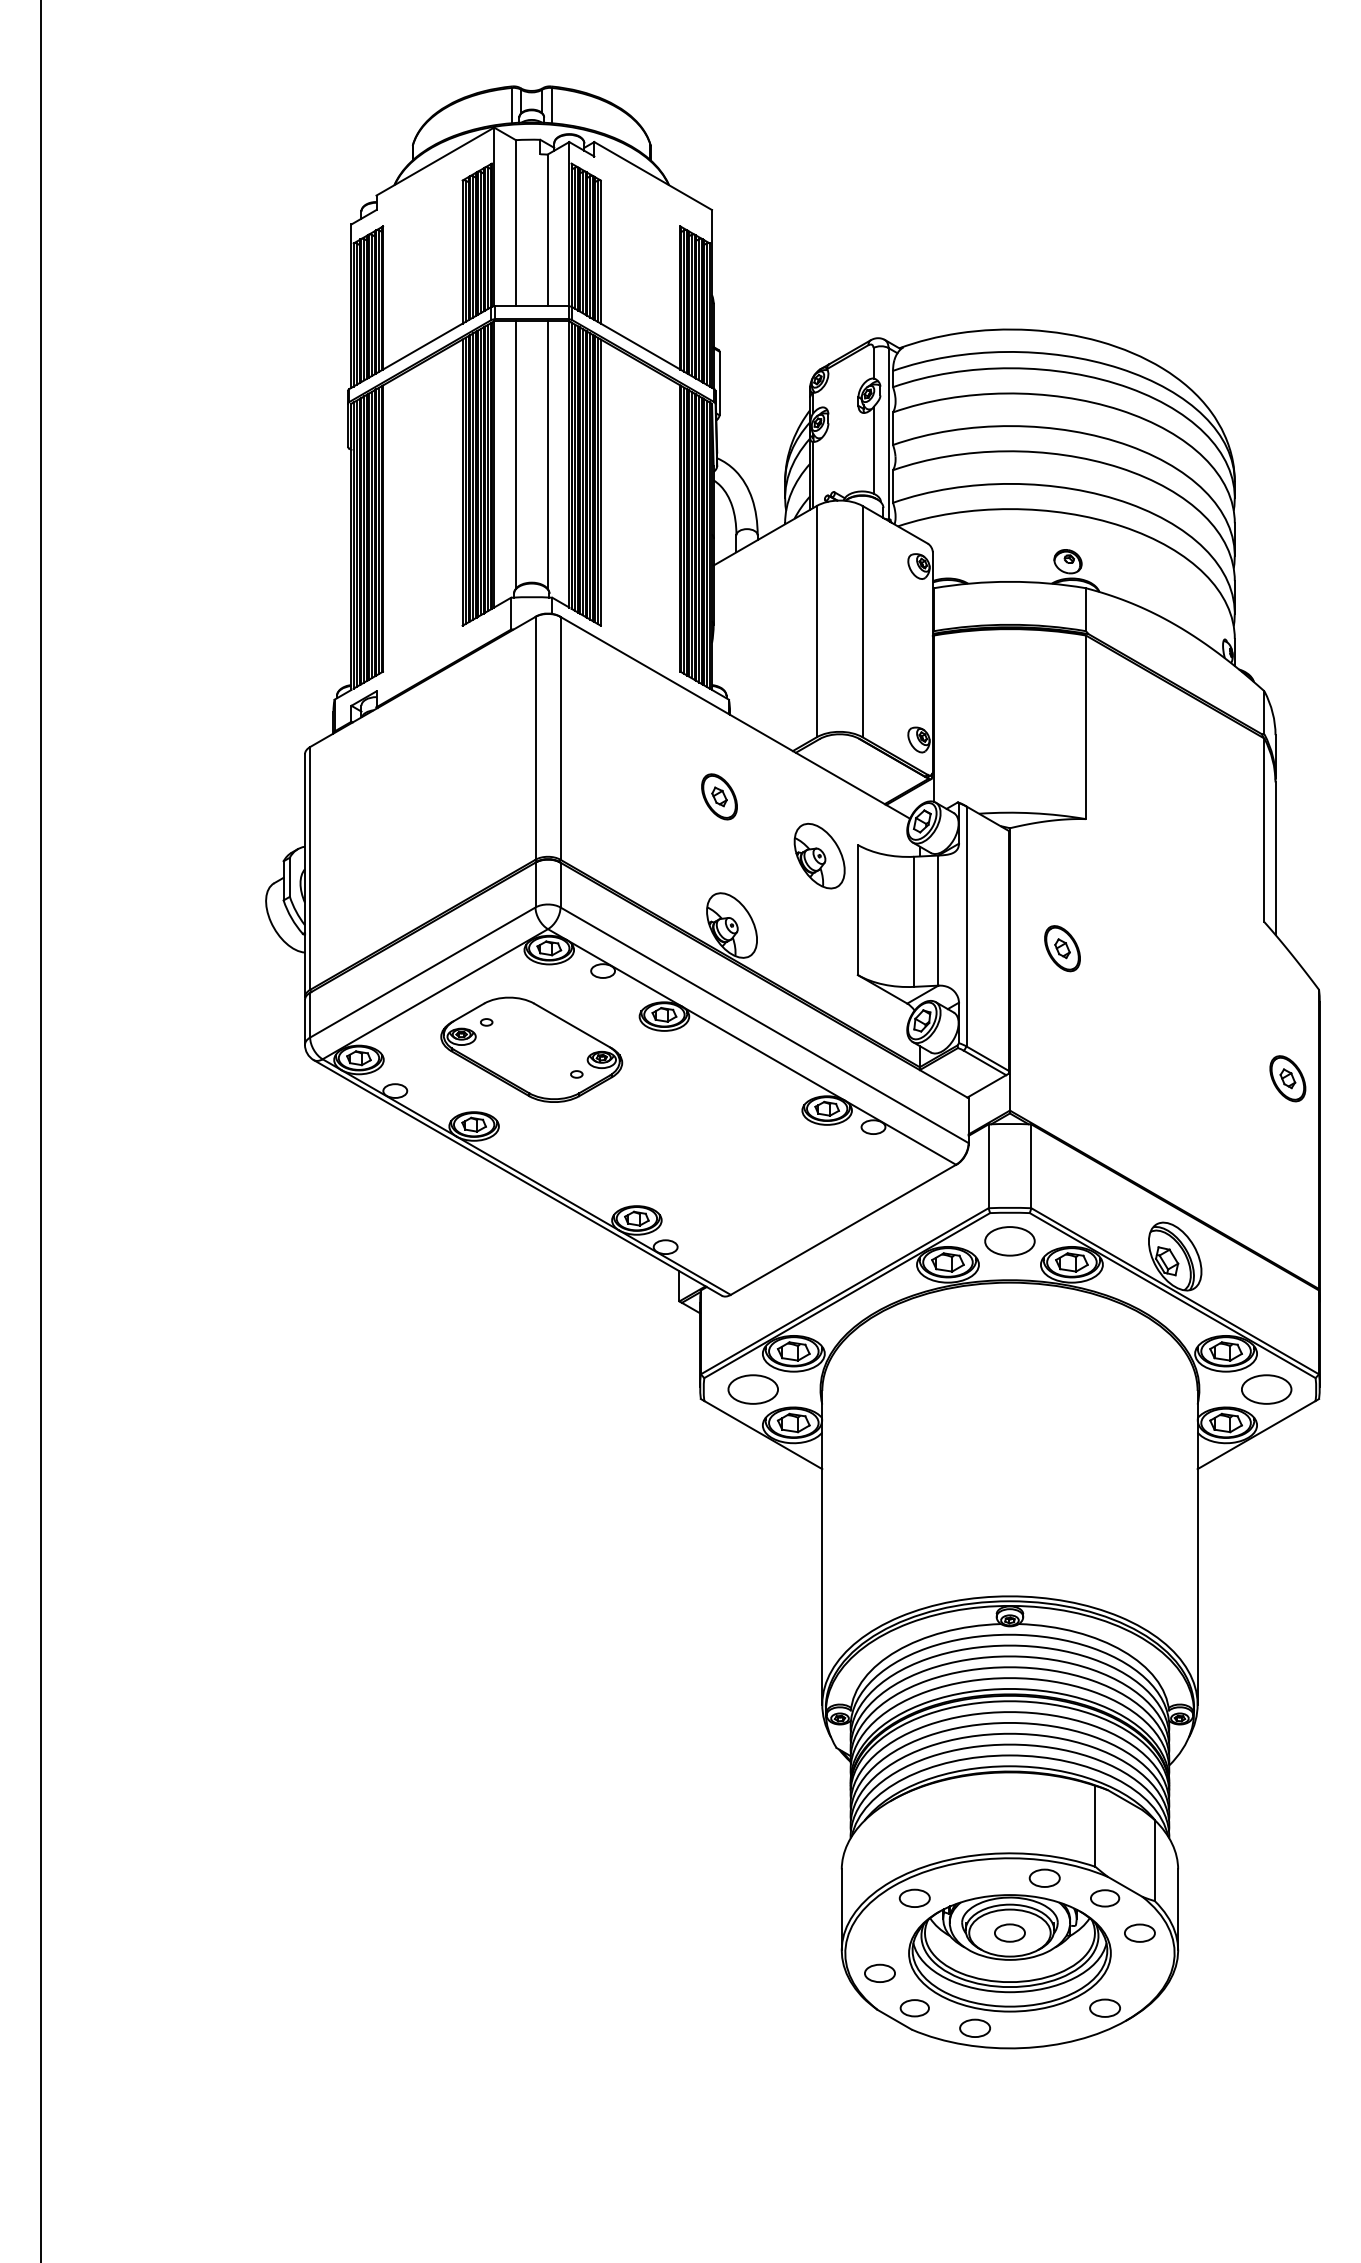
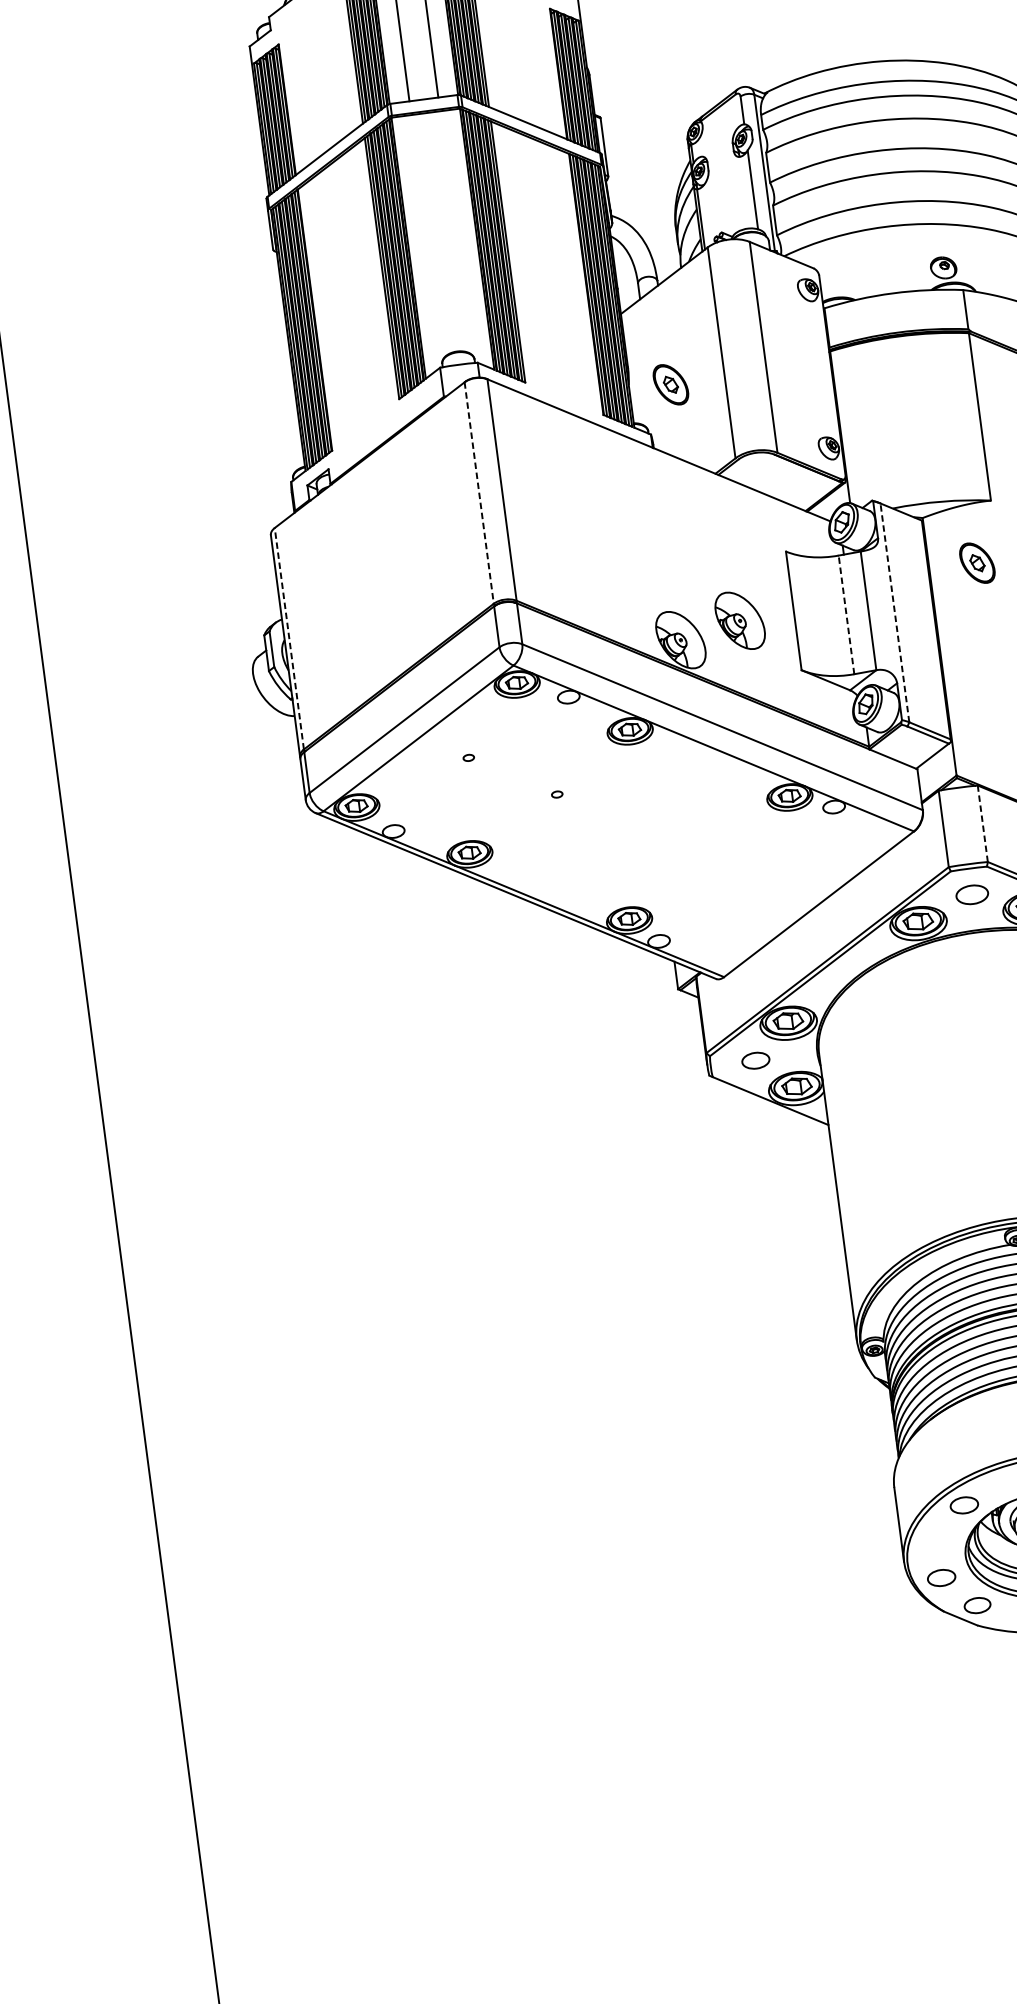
line: (515, 454) -> (426, 236), removed
line: (547, 454) -> (456, 232), removed
line: (535, 738) -> (479, 493), solid -> dashed
part: (719, 796) -> (670, 384), moved
part: (819, 855) -> (739, 620), moved
line: (310, 867) -> (289, 637), solid -> dashed
line: (914, 921) -> (846, 614), solid -> dashed
line: (966, 926) -> (894, 612), solid -> dashed
part: (1062, 948) -> (977, 563), moved
part: (531, 1049) -> (512, 777), removed
line: (1031, 1166) -> (982, 823), solid -> dashed
part: (1009, 1241) -> (971, 894), size x0.7
part: (752, 1389) -> (755, 1060), size x0.6

